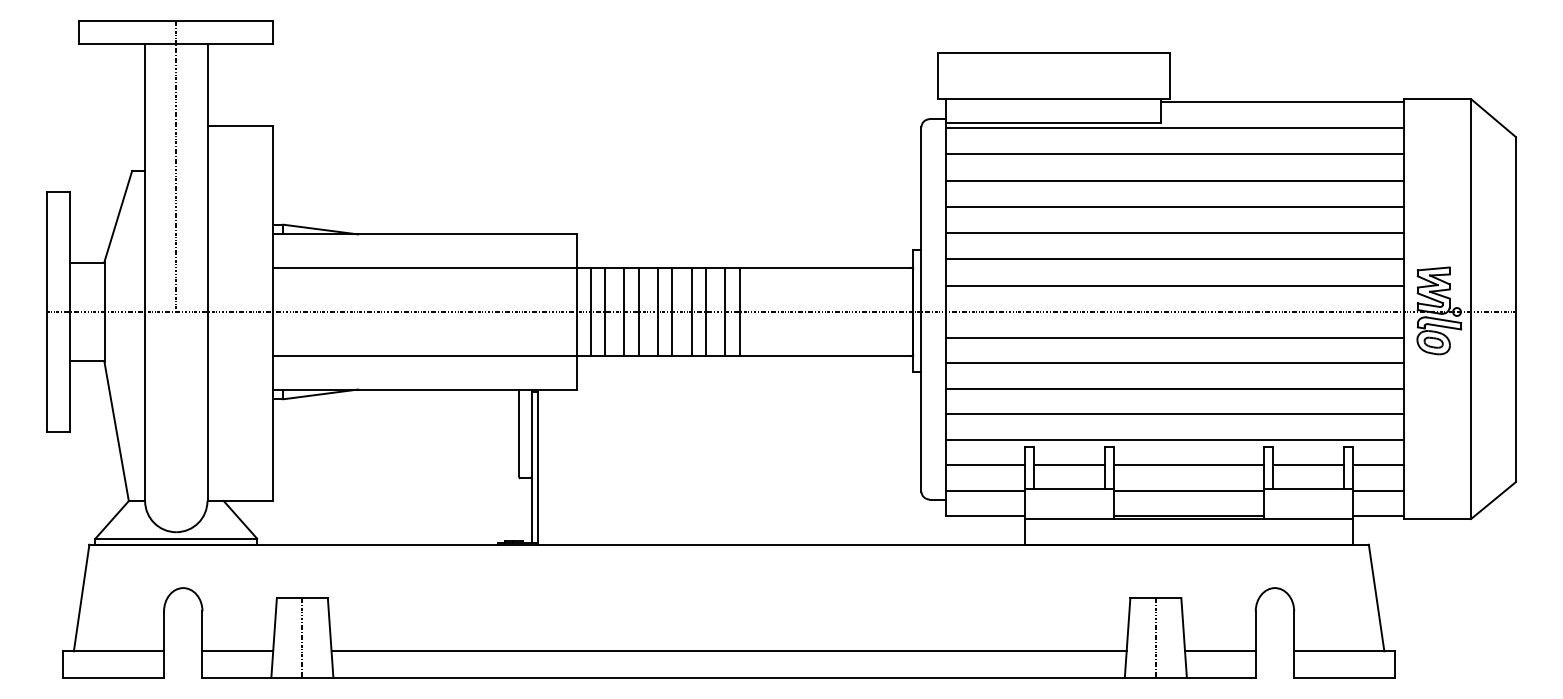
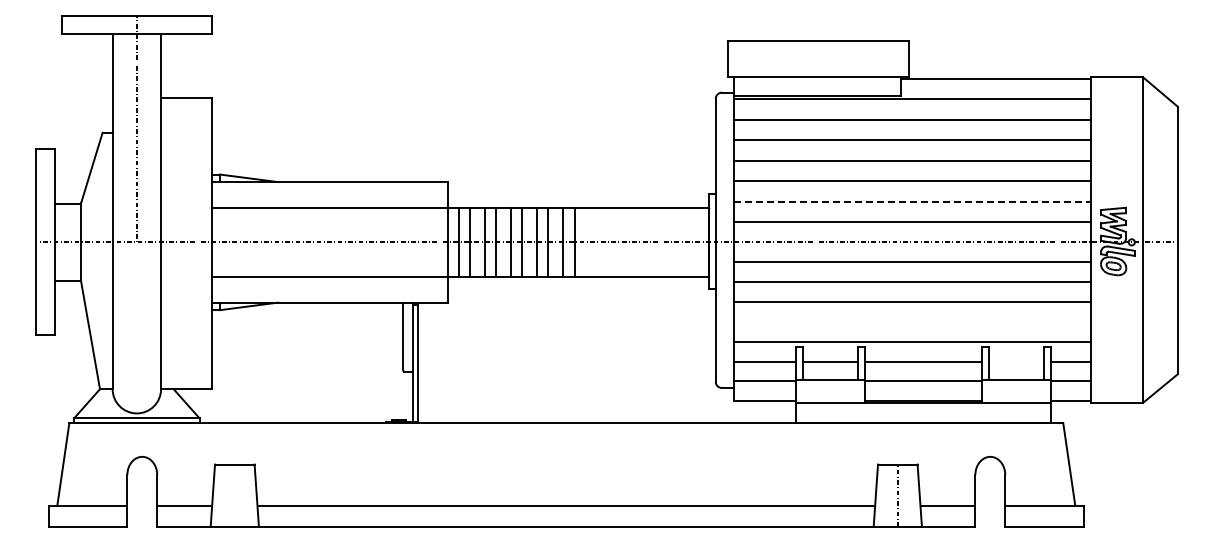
line: (1176, 259) -> (913, 201), solid -> dashed
line: (1174, 413) -> (912, 321), removed
line: (1307, 465) -> (1015, 361), removed
line: (301, 637) -> (234, 495), removed

